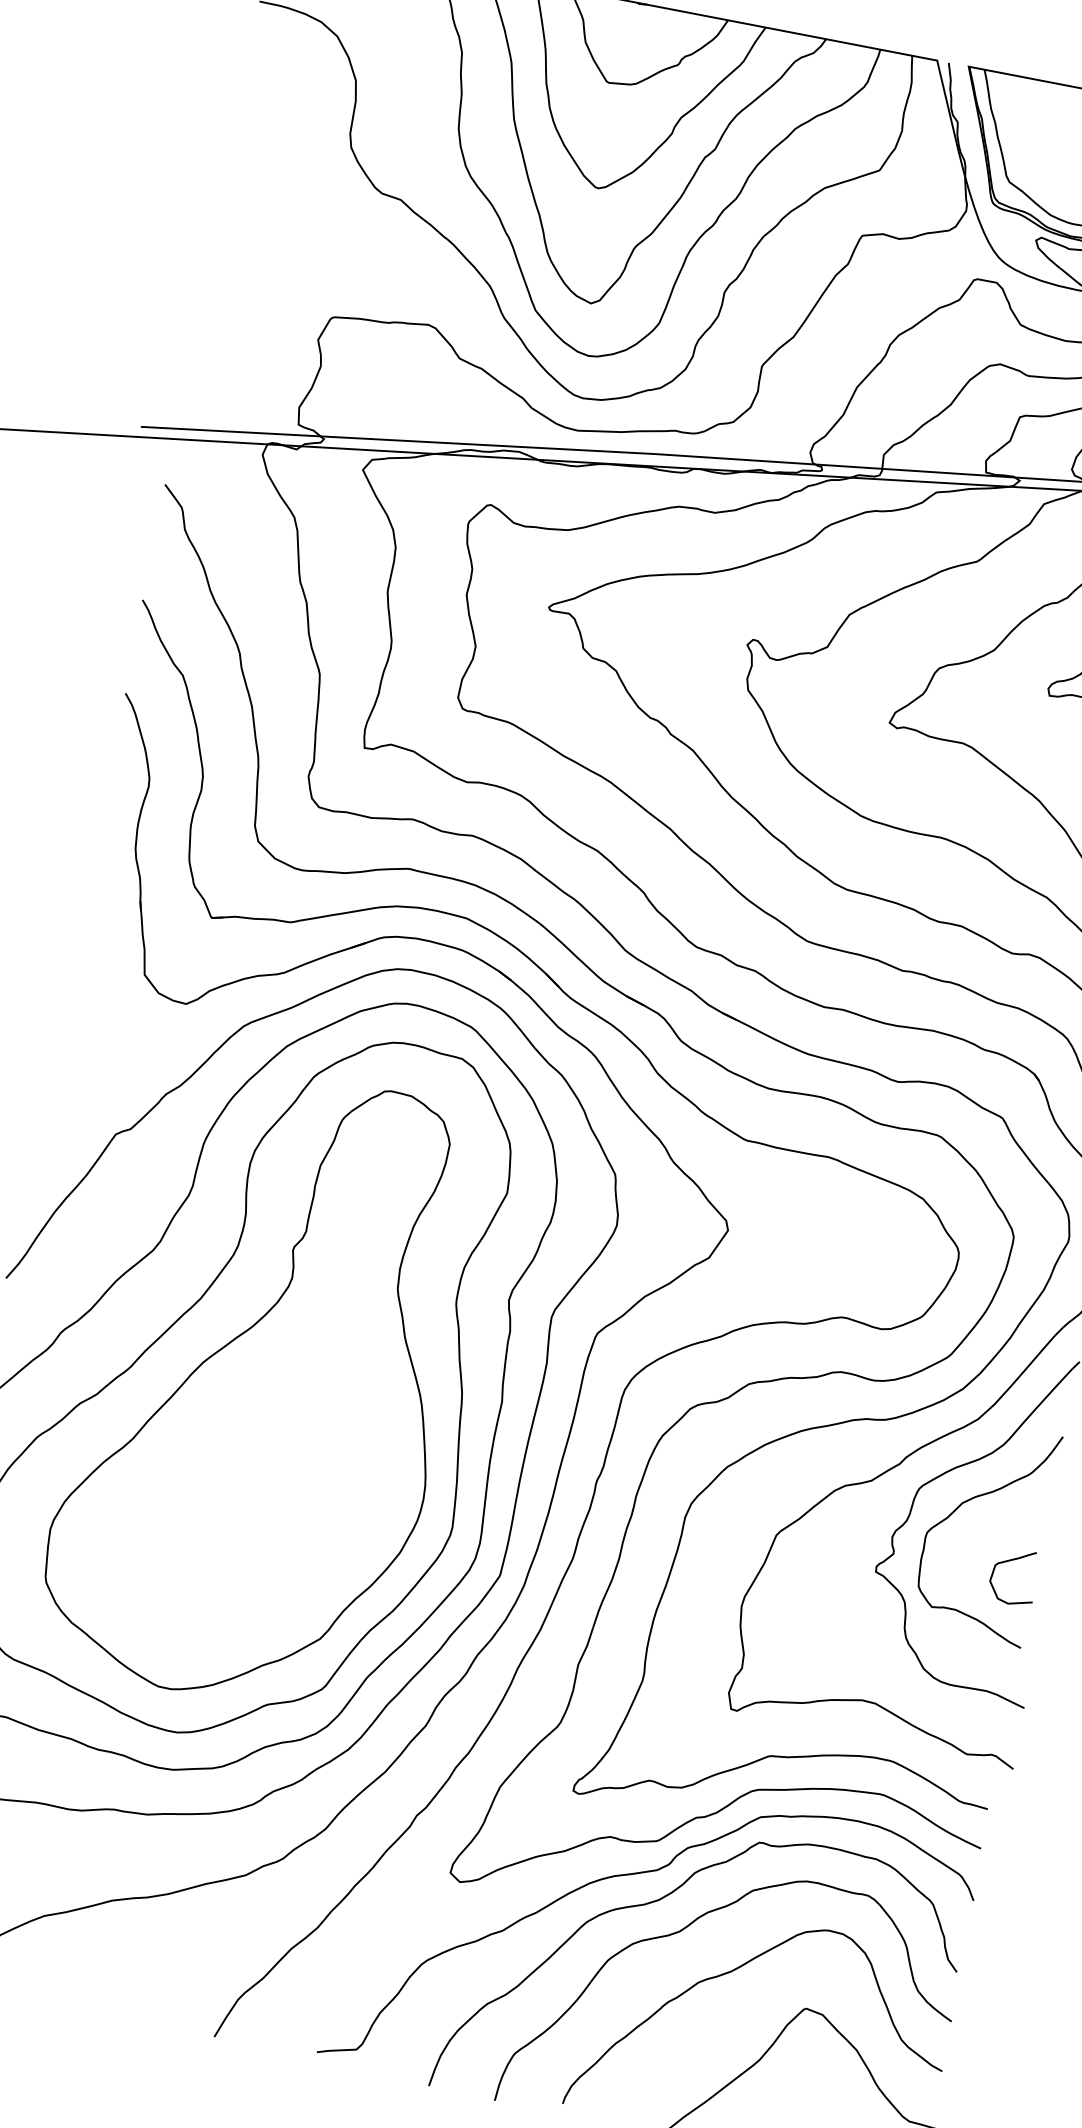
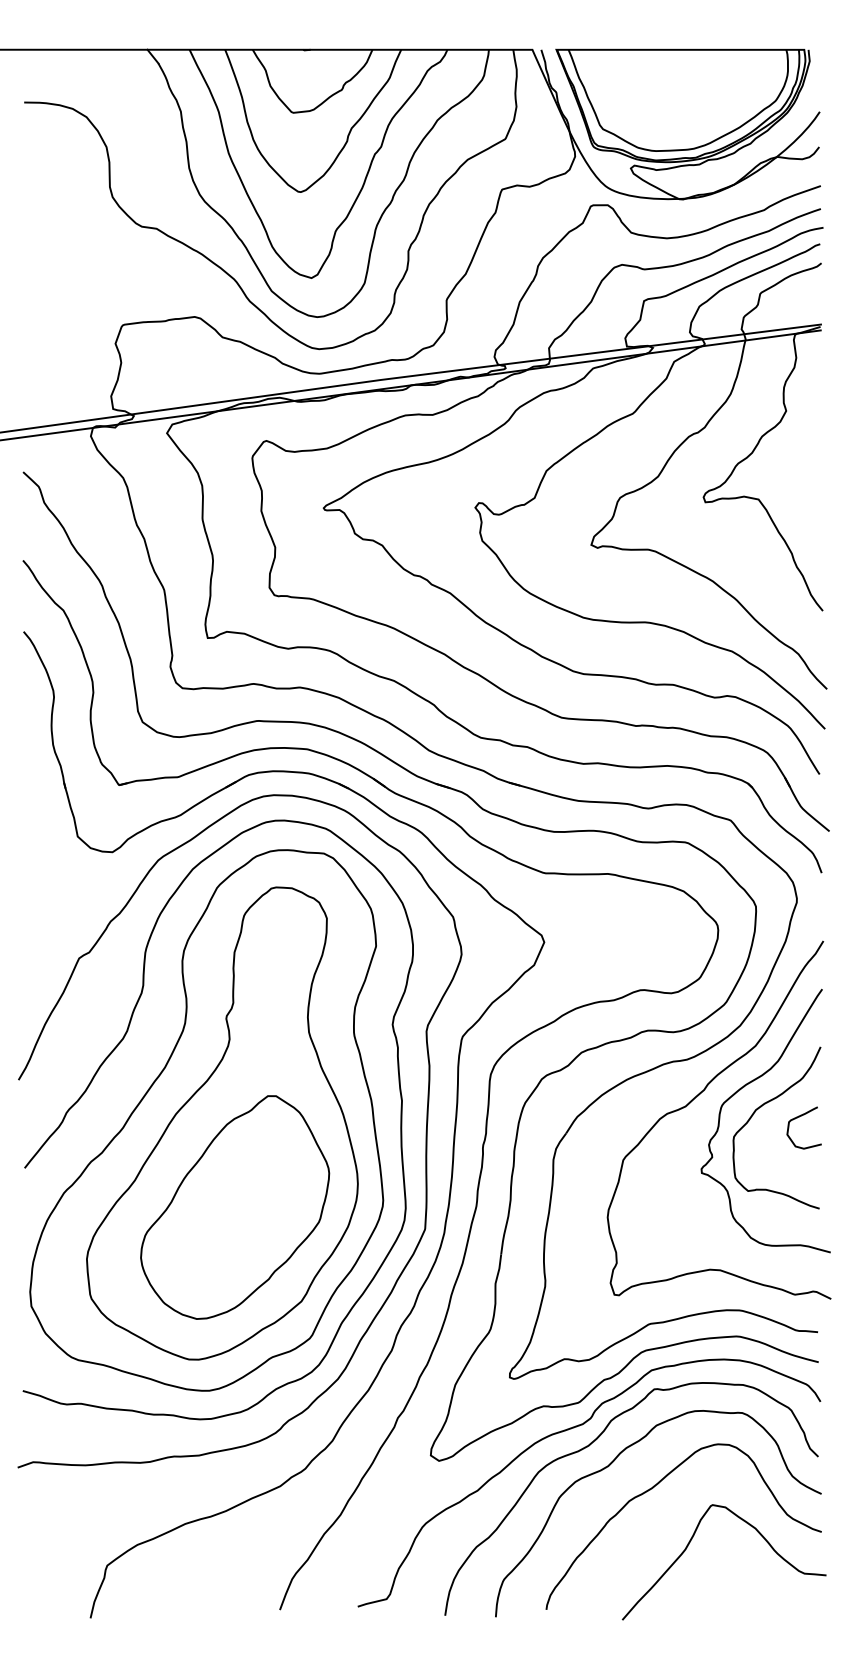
part: (257, 1499) -> (235, 1207), added
curve: (1010, 1561) -> (799, 1117), moved

